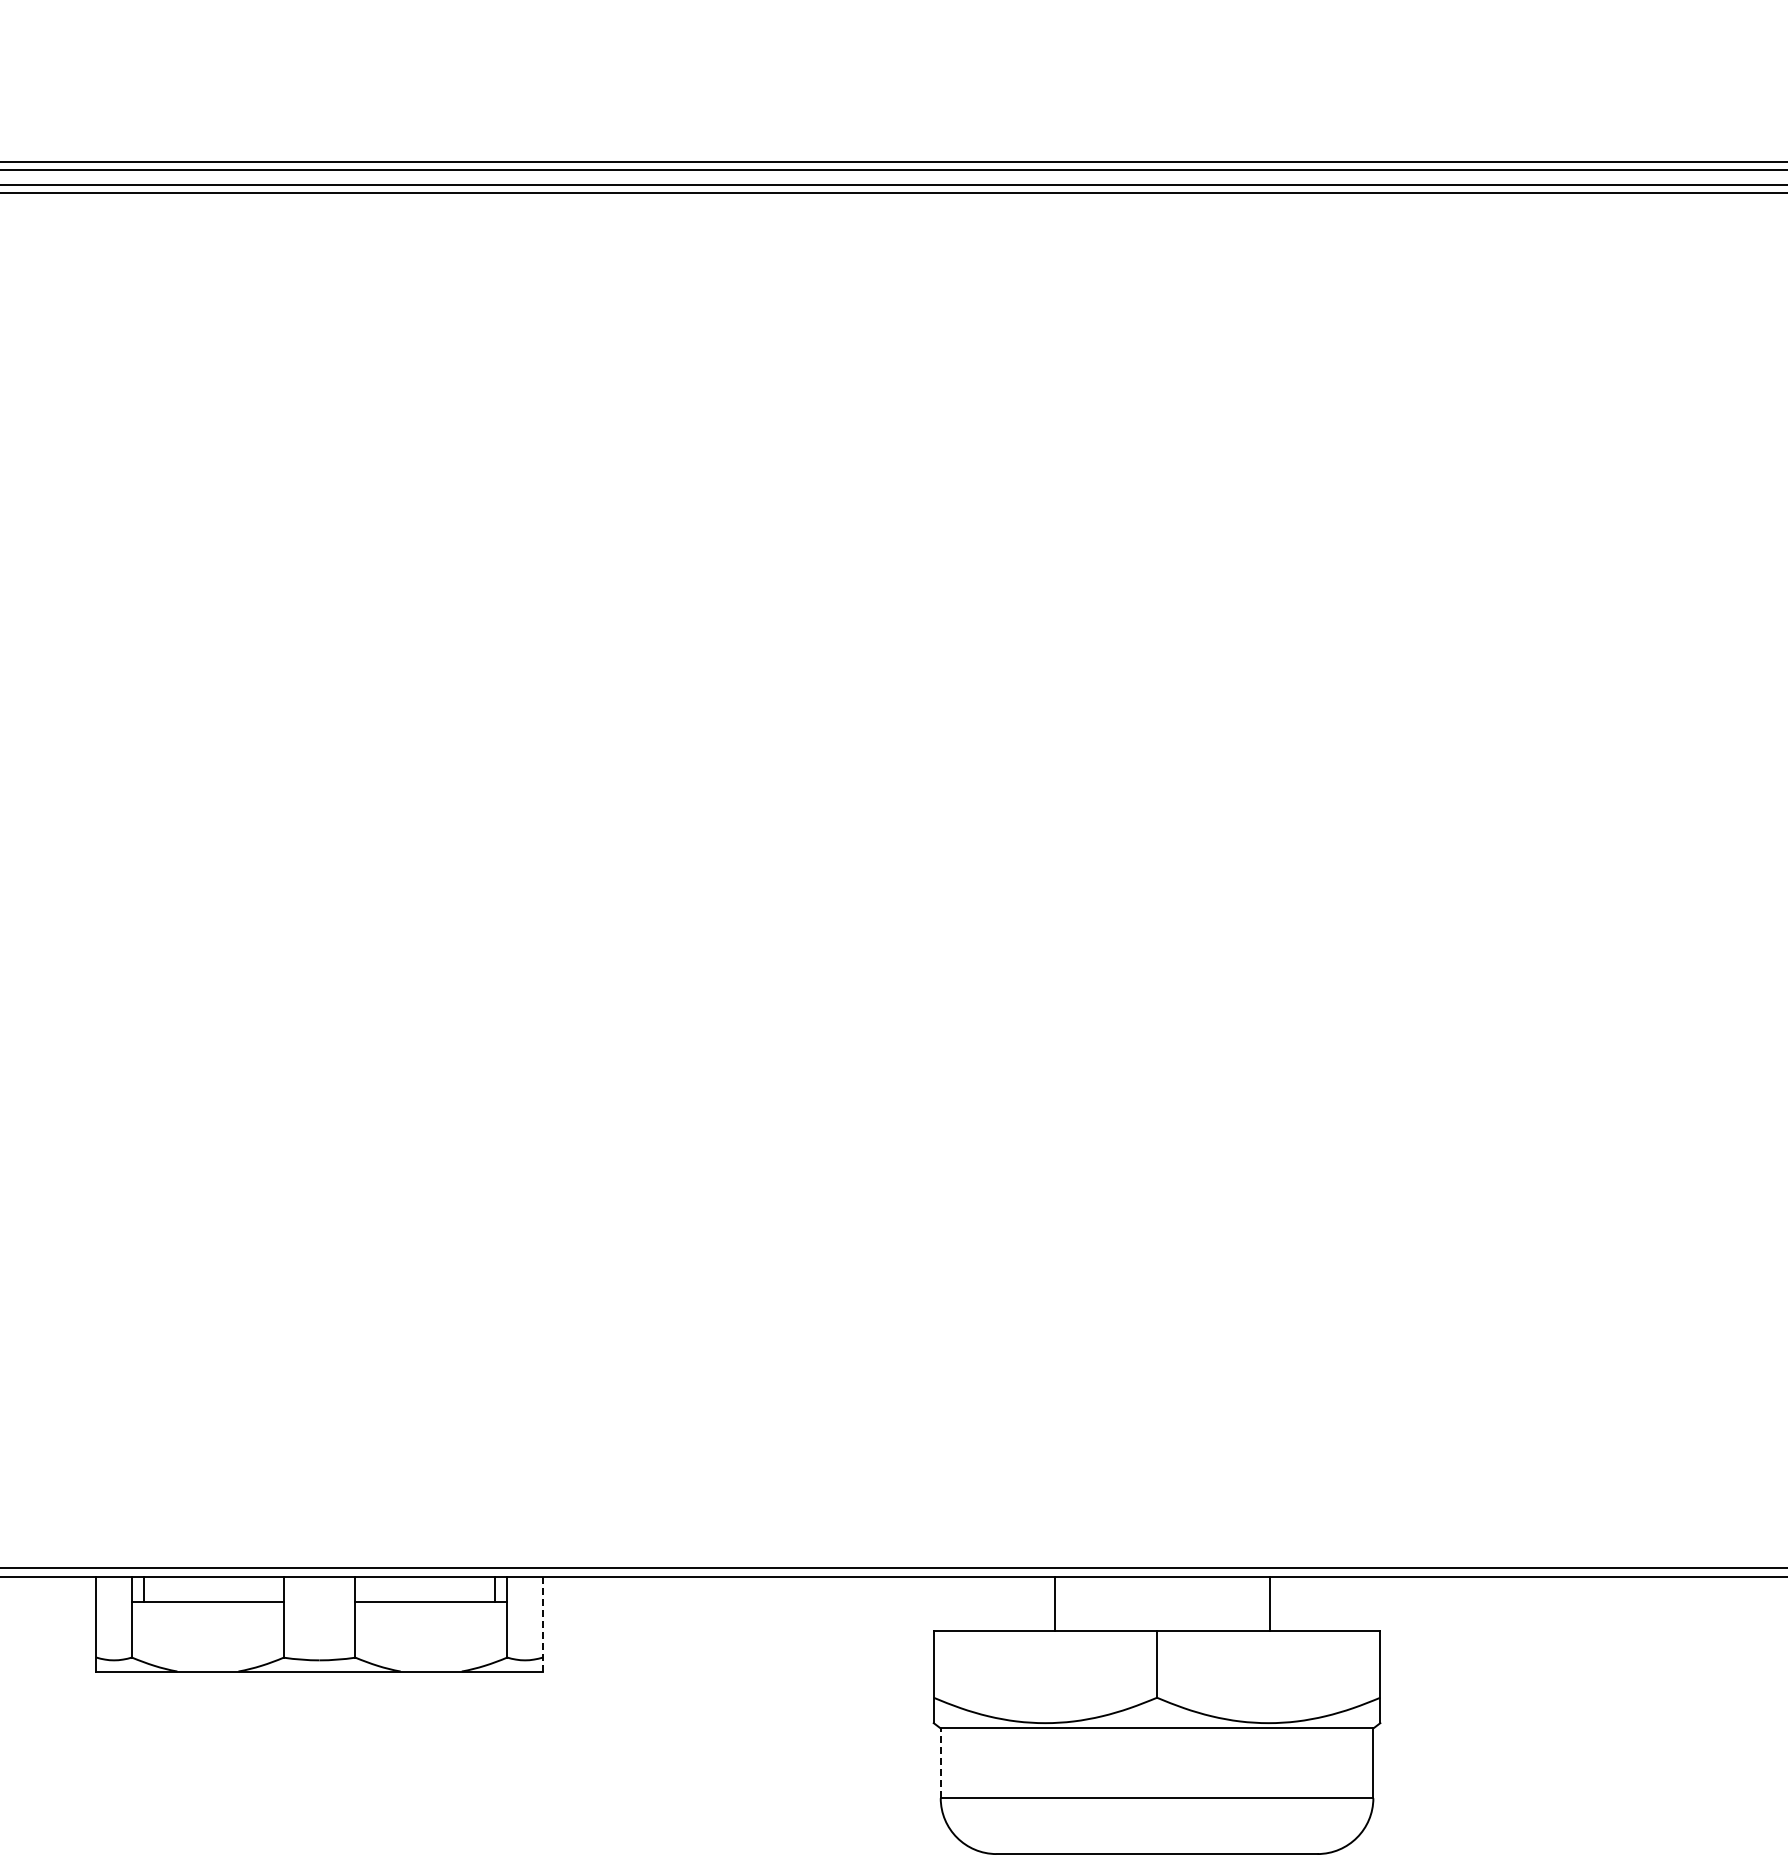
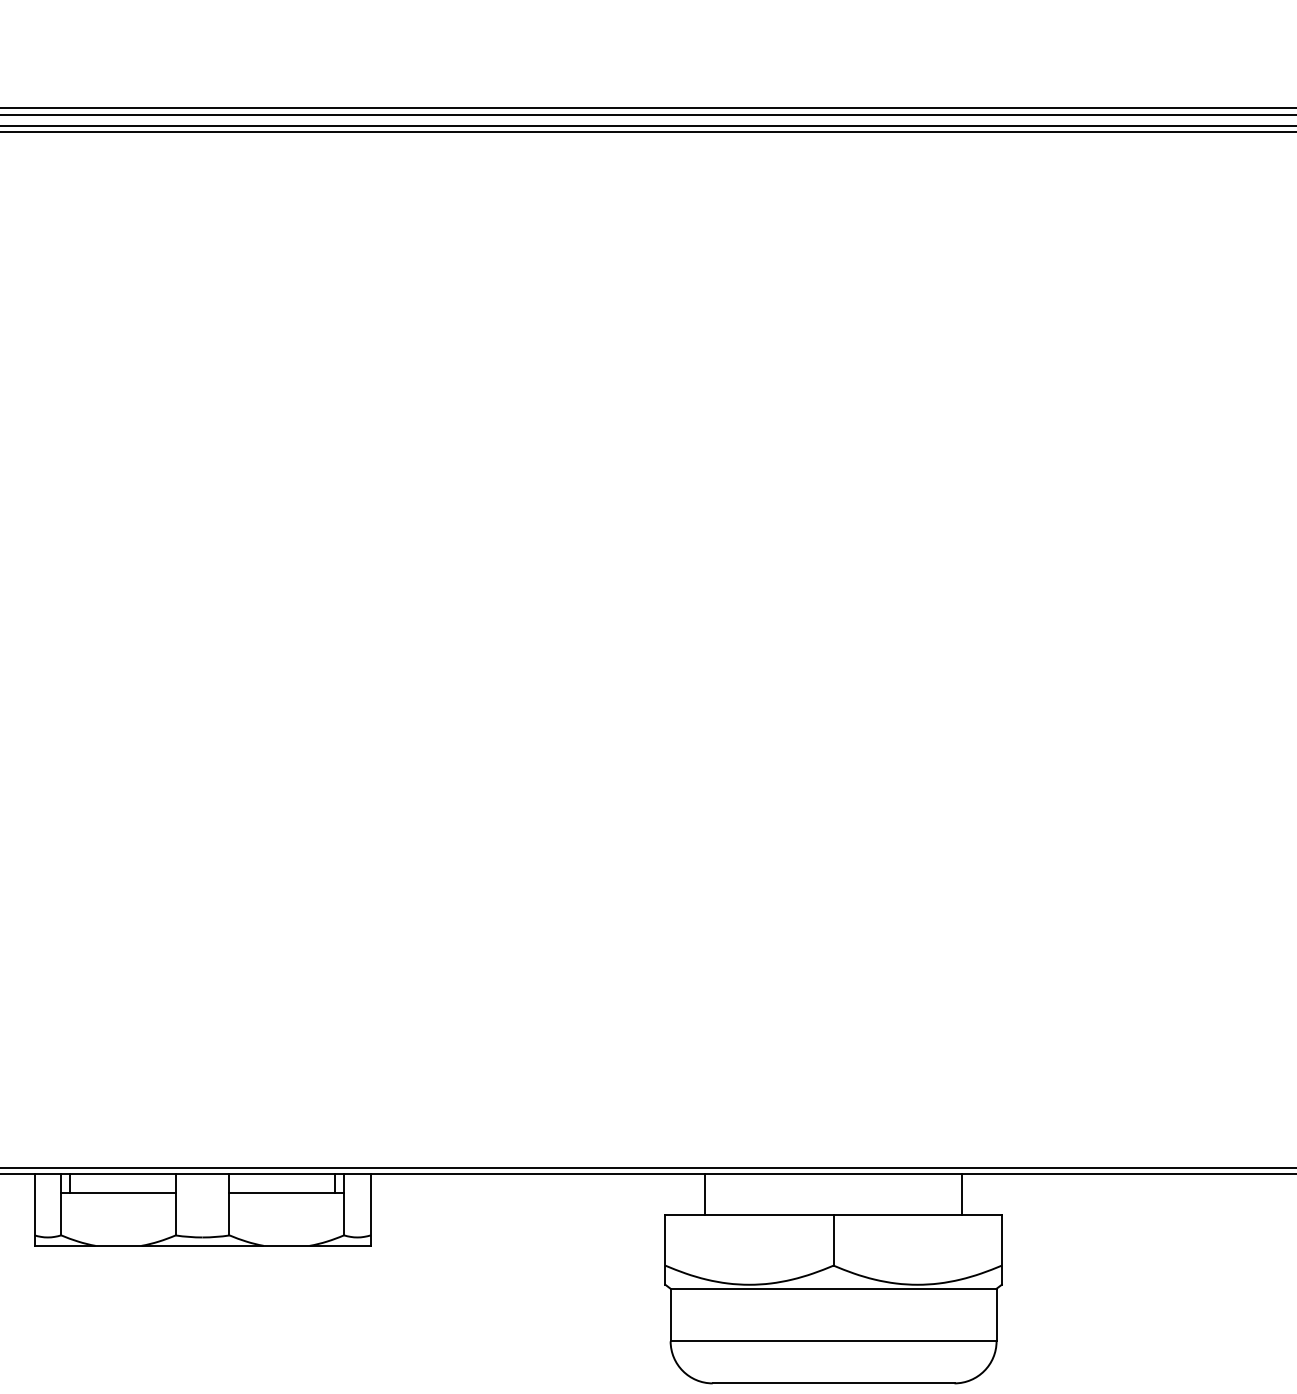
line: (1054, 1603) -> (705, 1194), moved
line: (1270, 1603) -> (962, 1194), moved
line: (543, 1624) -> (371, 1210), dashed -> solid
line: (940, 1763) -> (670, 1315), dashed -> solid

